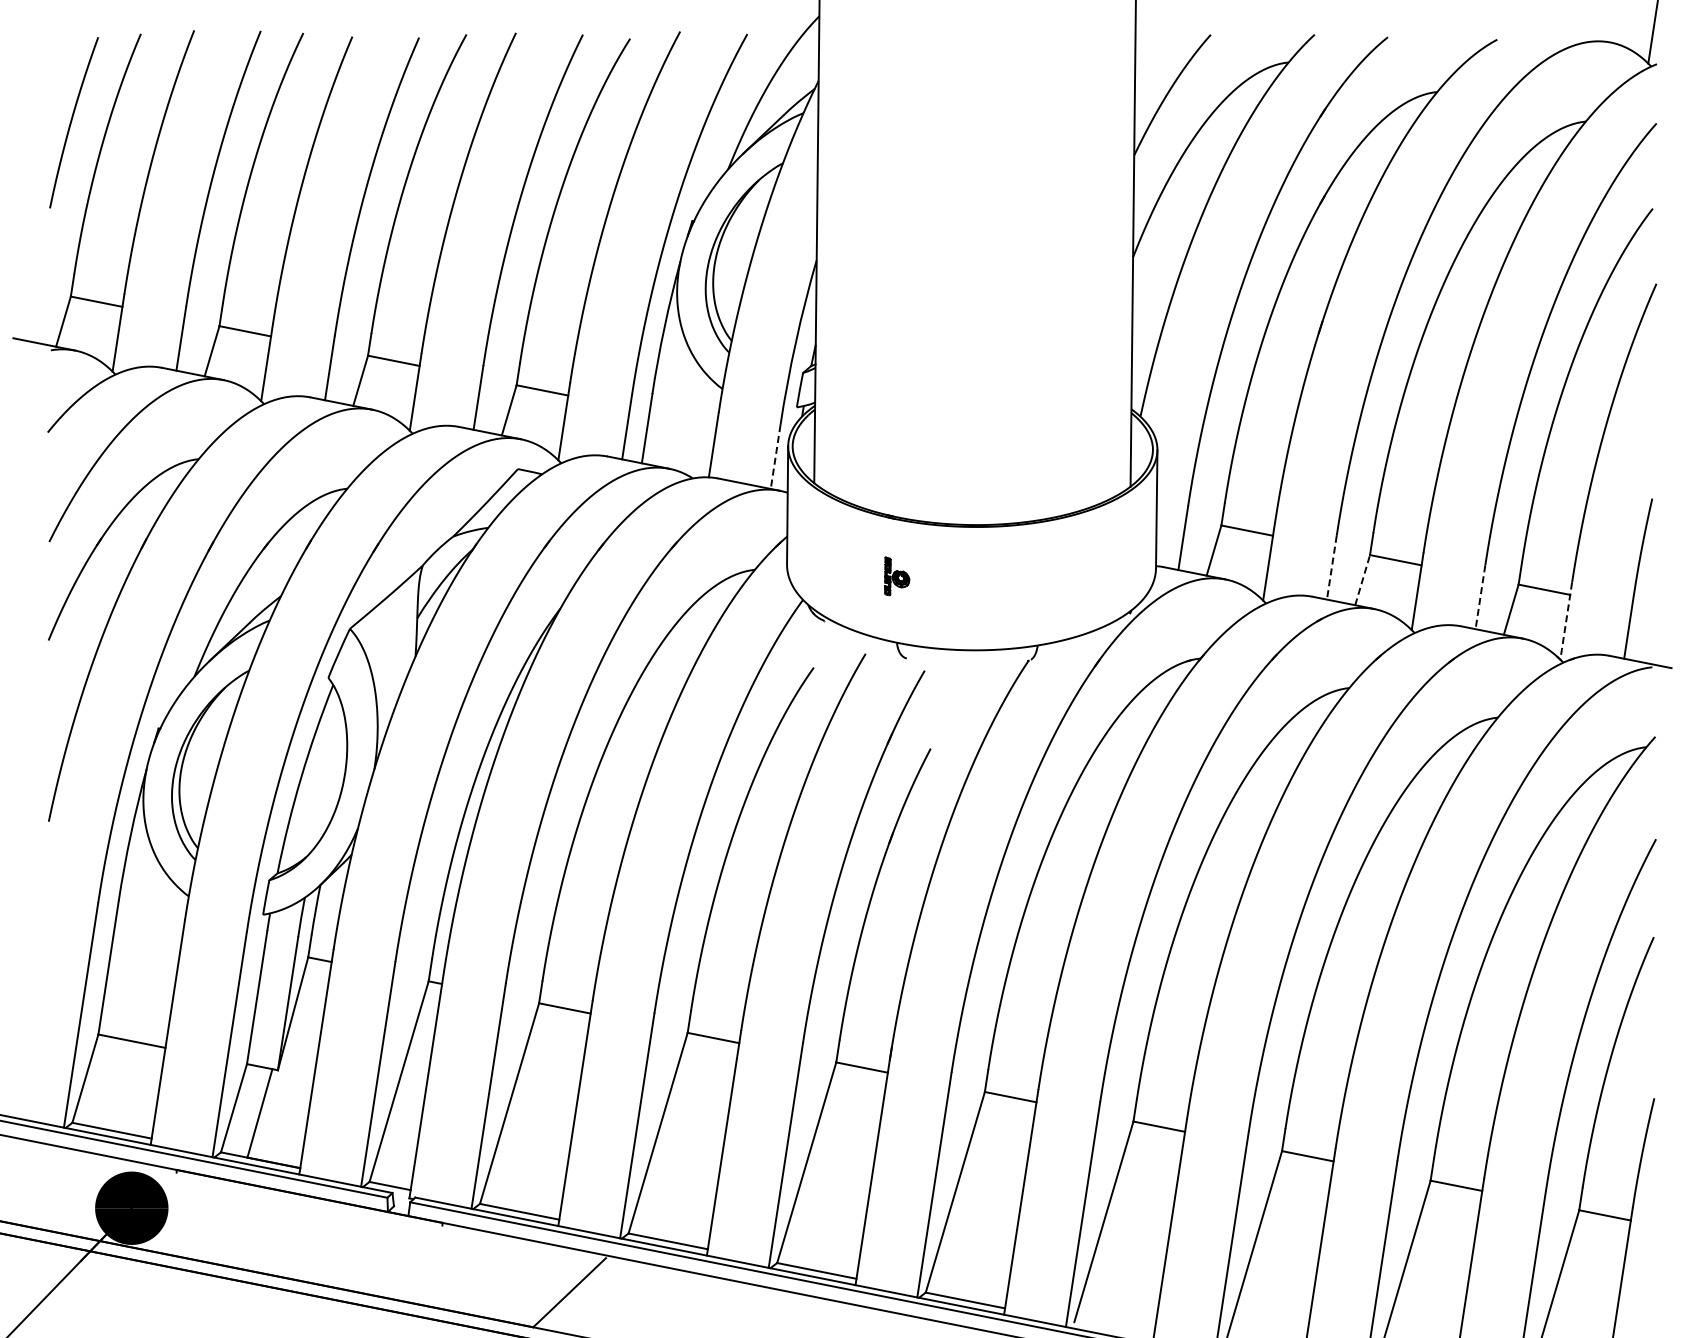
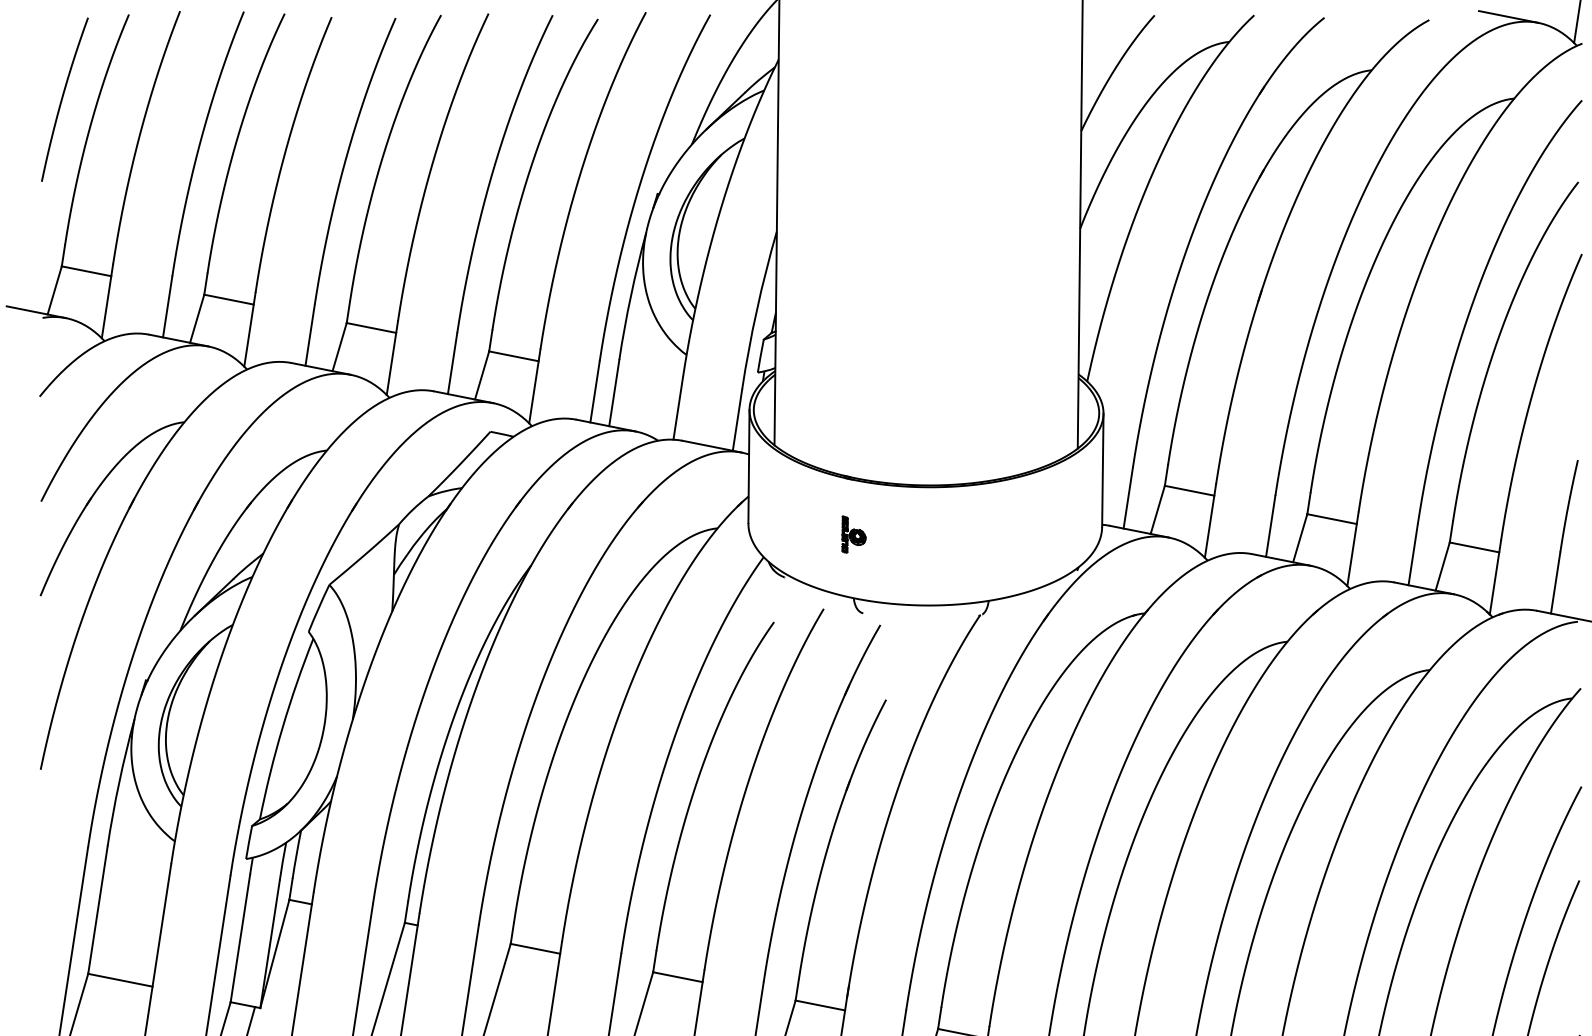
line: (1579, 36) -> (1508, 17), added
line: (775, 457) -> (737, 420), dashed -> solid
line: (1331, 568) -> (1270, 527), dashed -> solid
line: (1362, 579) -> (1300, 537), dashed -> solid
line: (1480, 597) -> (1413, 554), dashed -> solid
line: (1566, 621) -> (1495, 577), dashed -> solid

